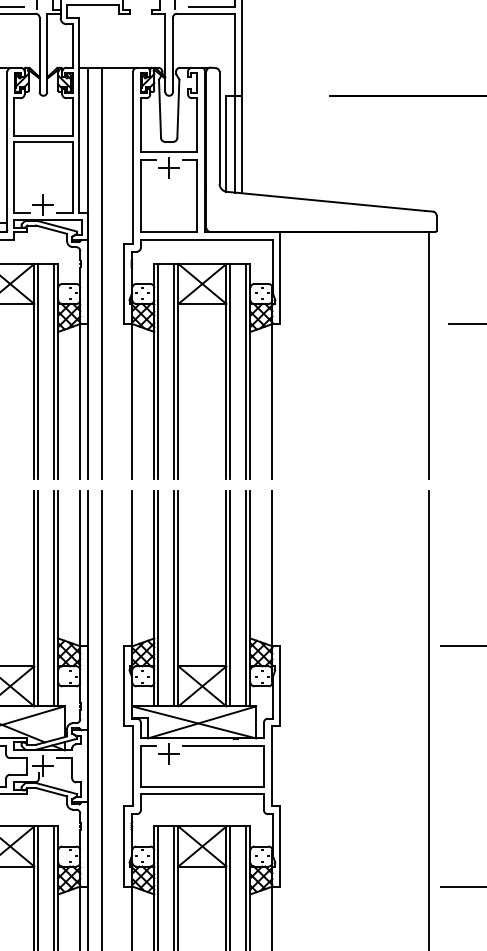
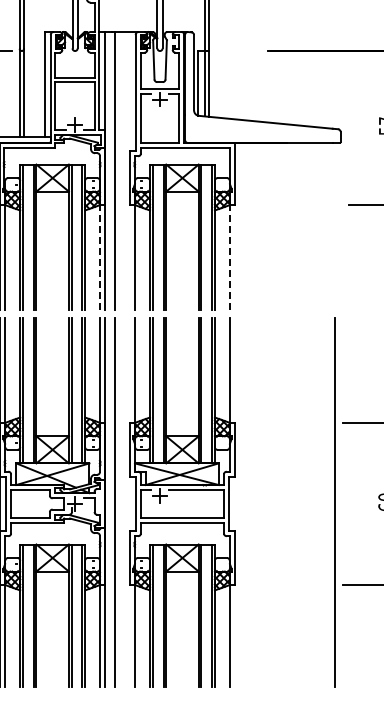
line: (429, 354) -> (335, 225), removed
line: (79, 401) -> (99, 257), solid -> dashed
line: (272, 401) -> (229, 257), solid -> dashed

